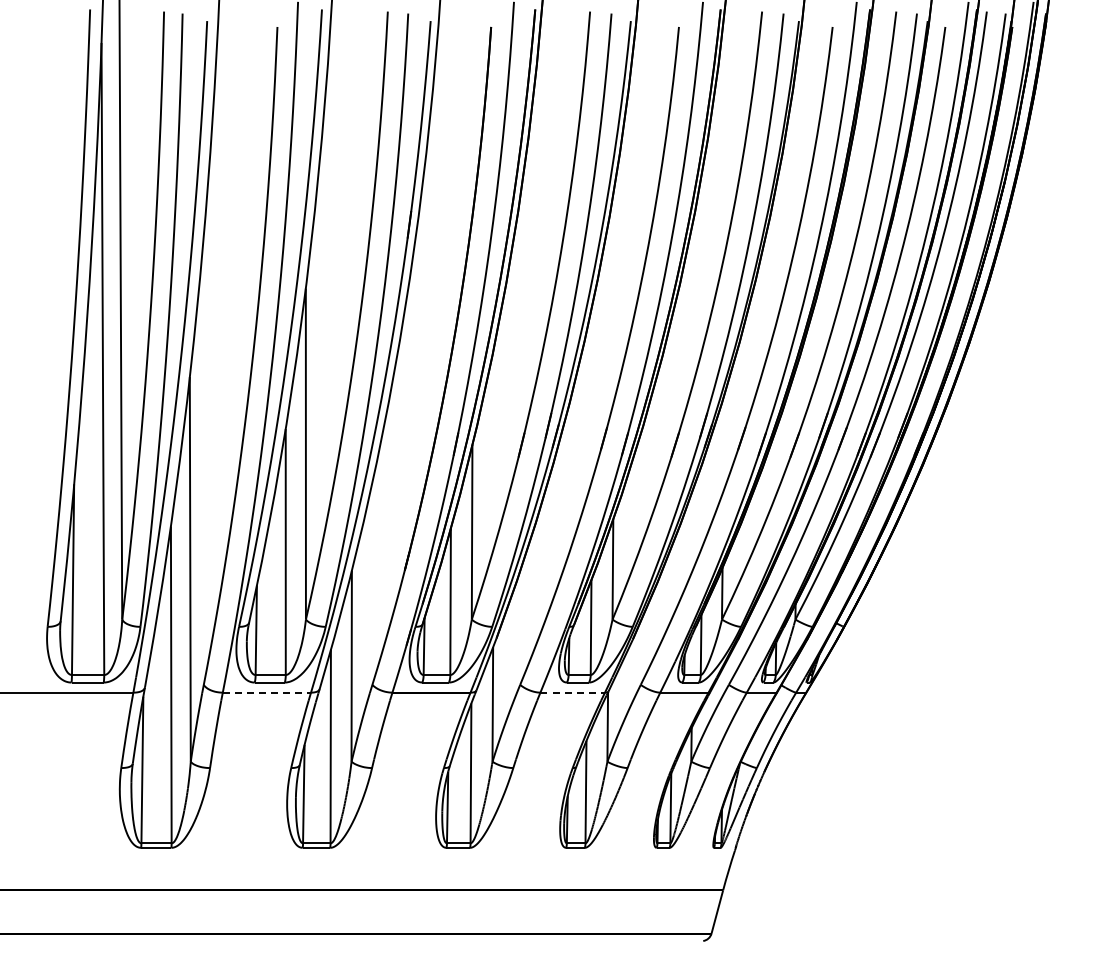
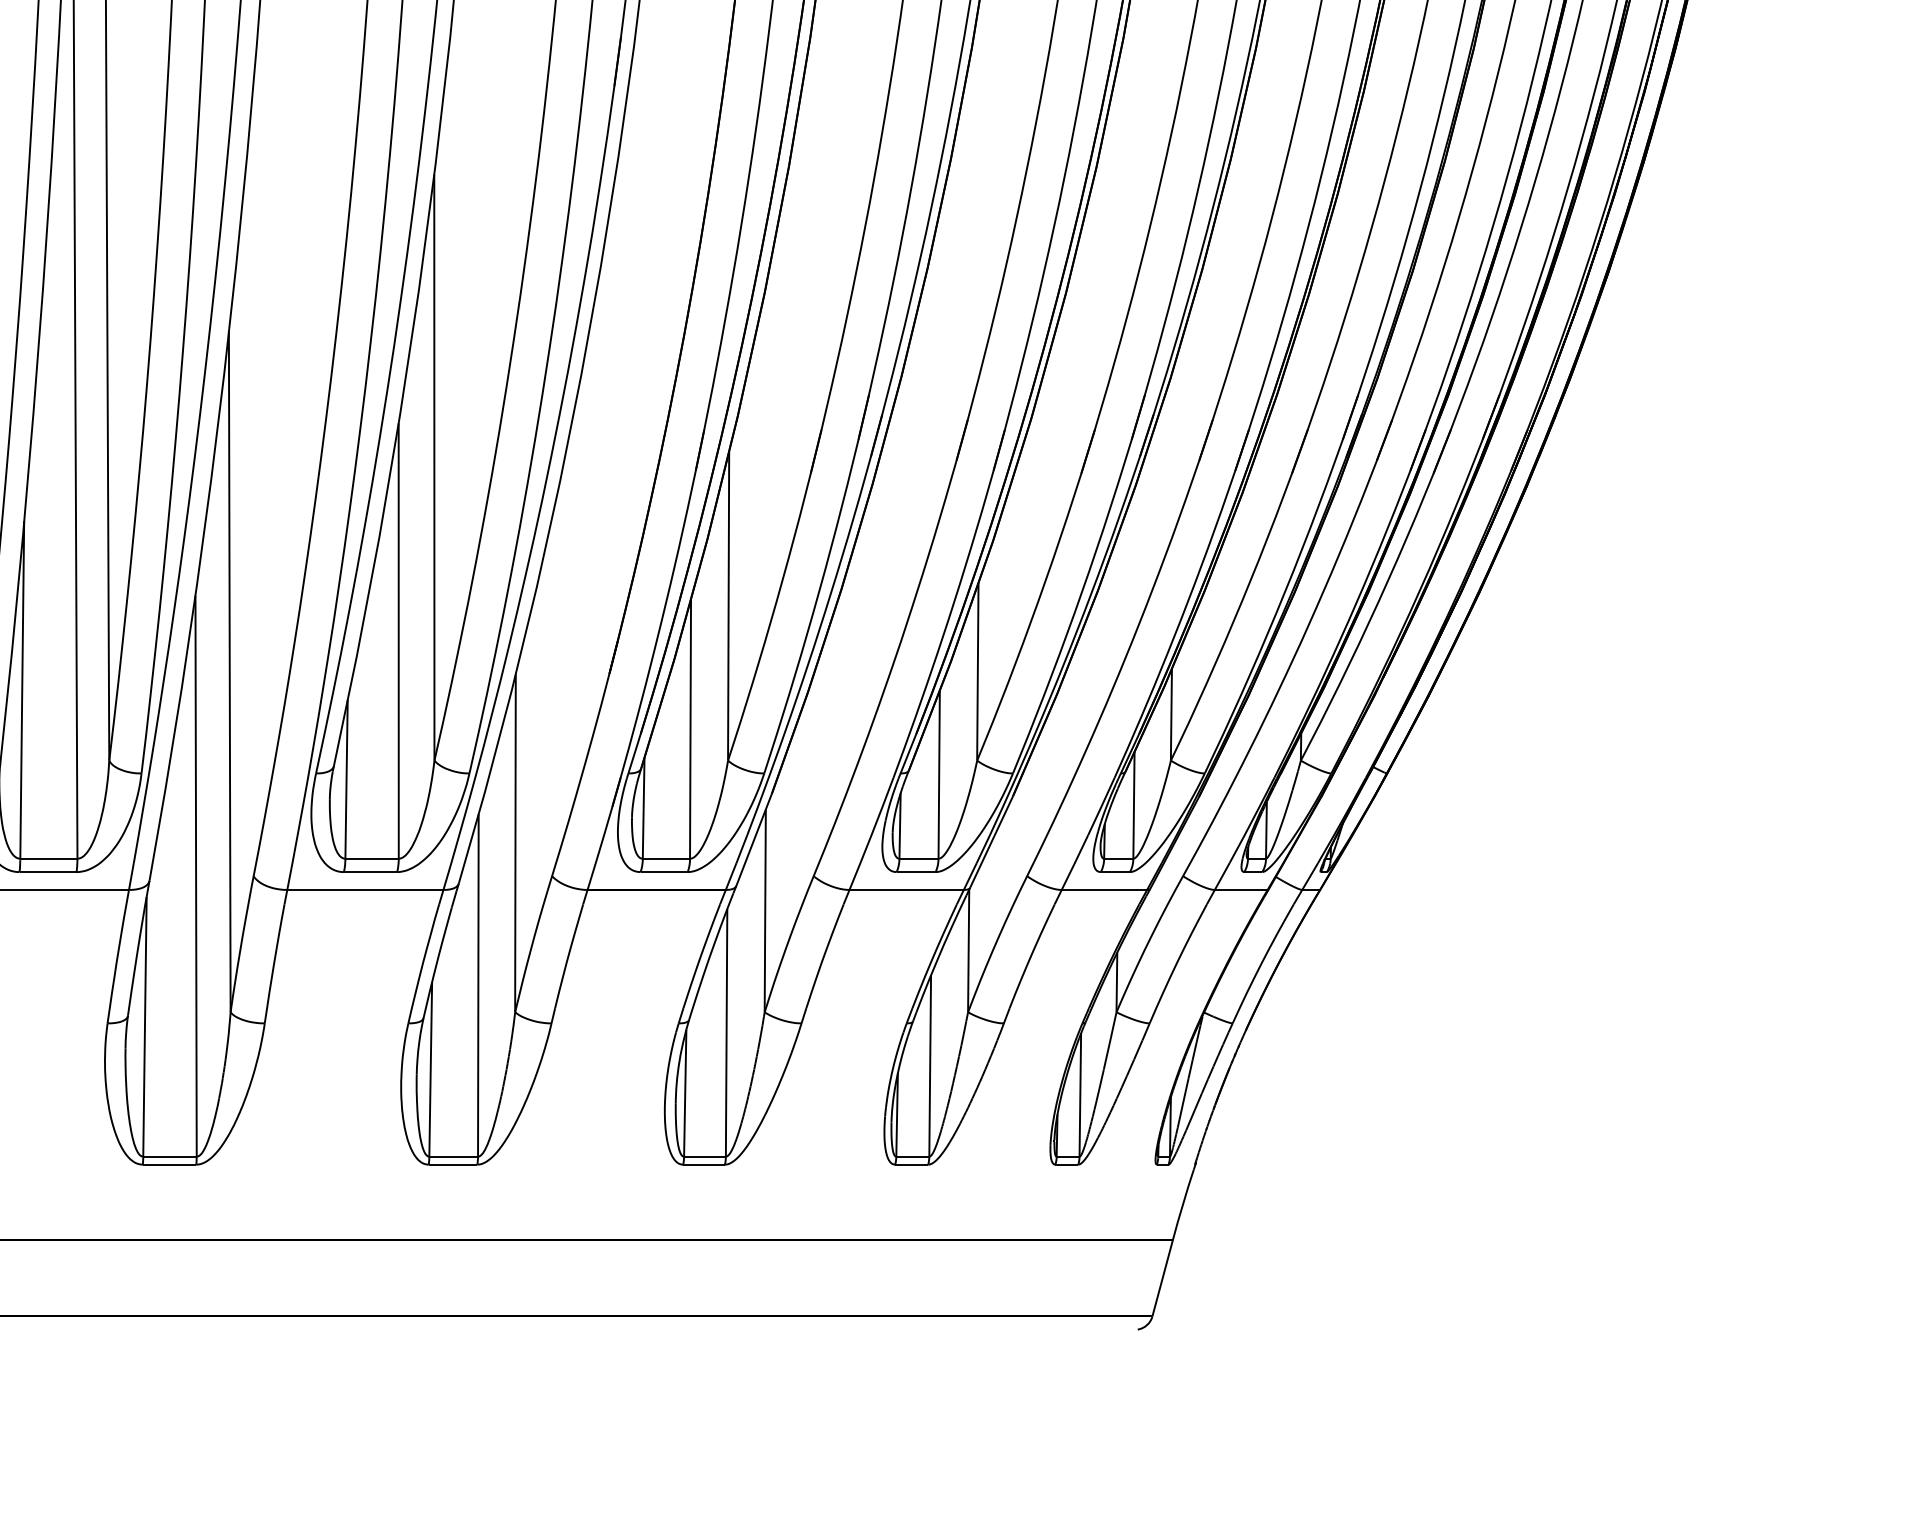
line: (267, 692) -> (366, 889), dashed -> solid
line: (573, 692) -> (908, 889), dashed -> solid

